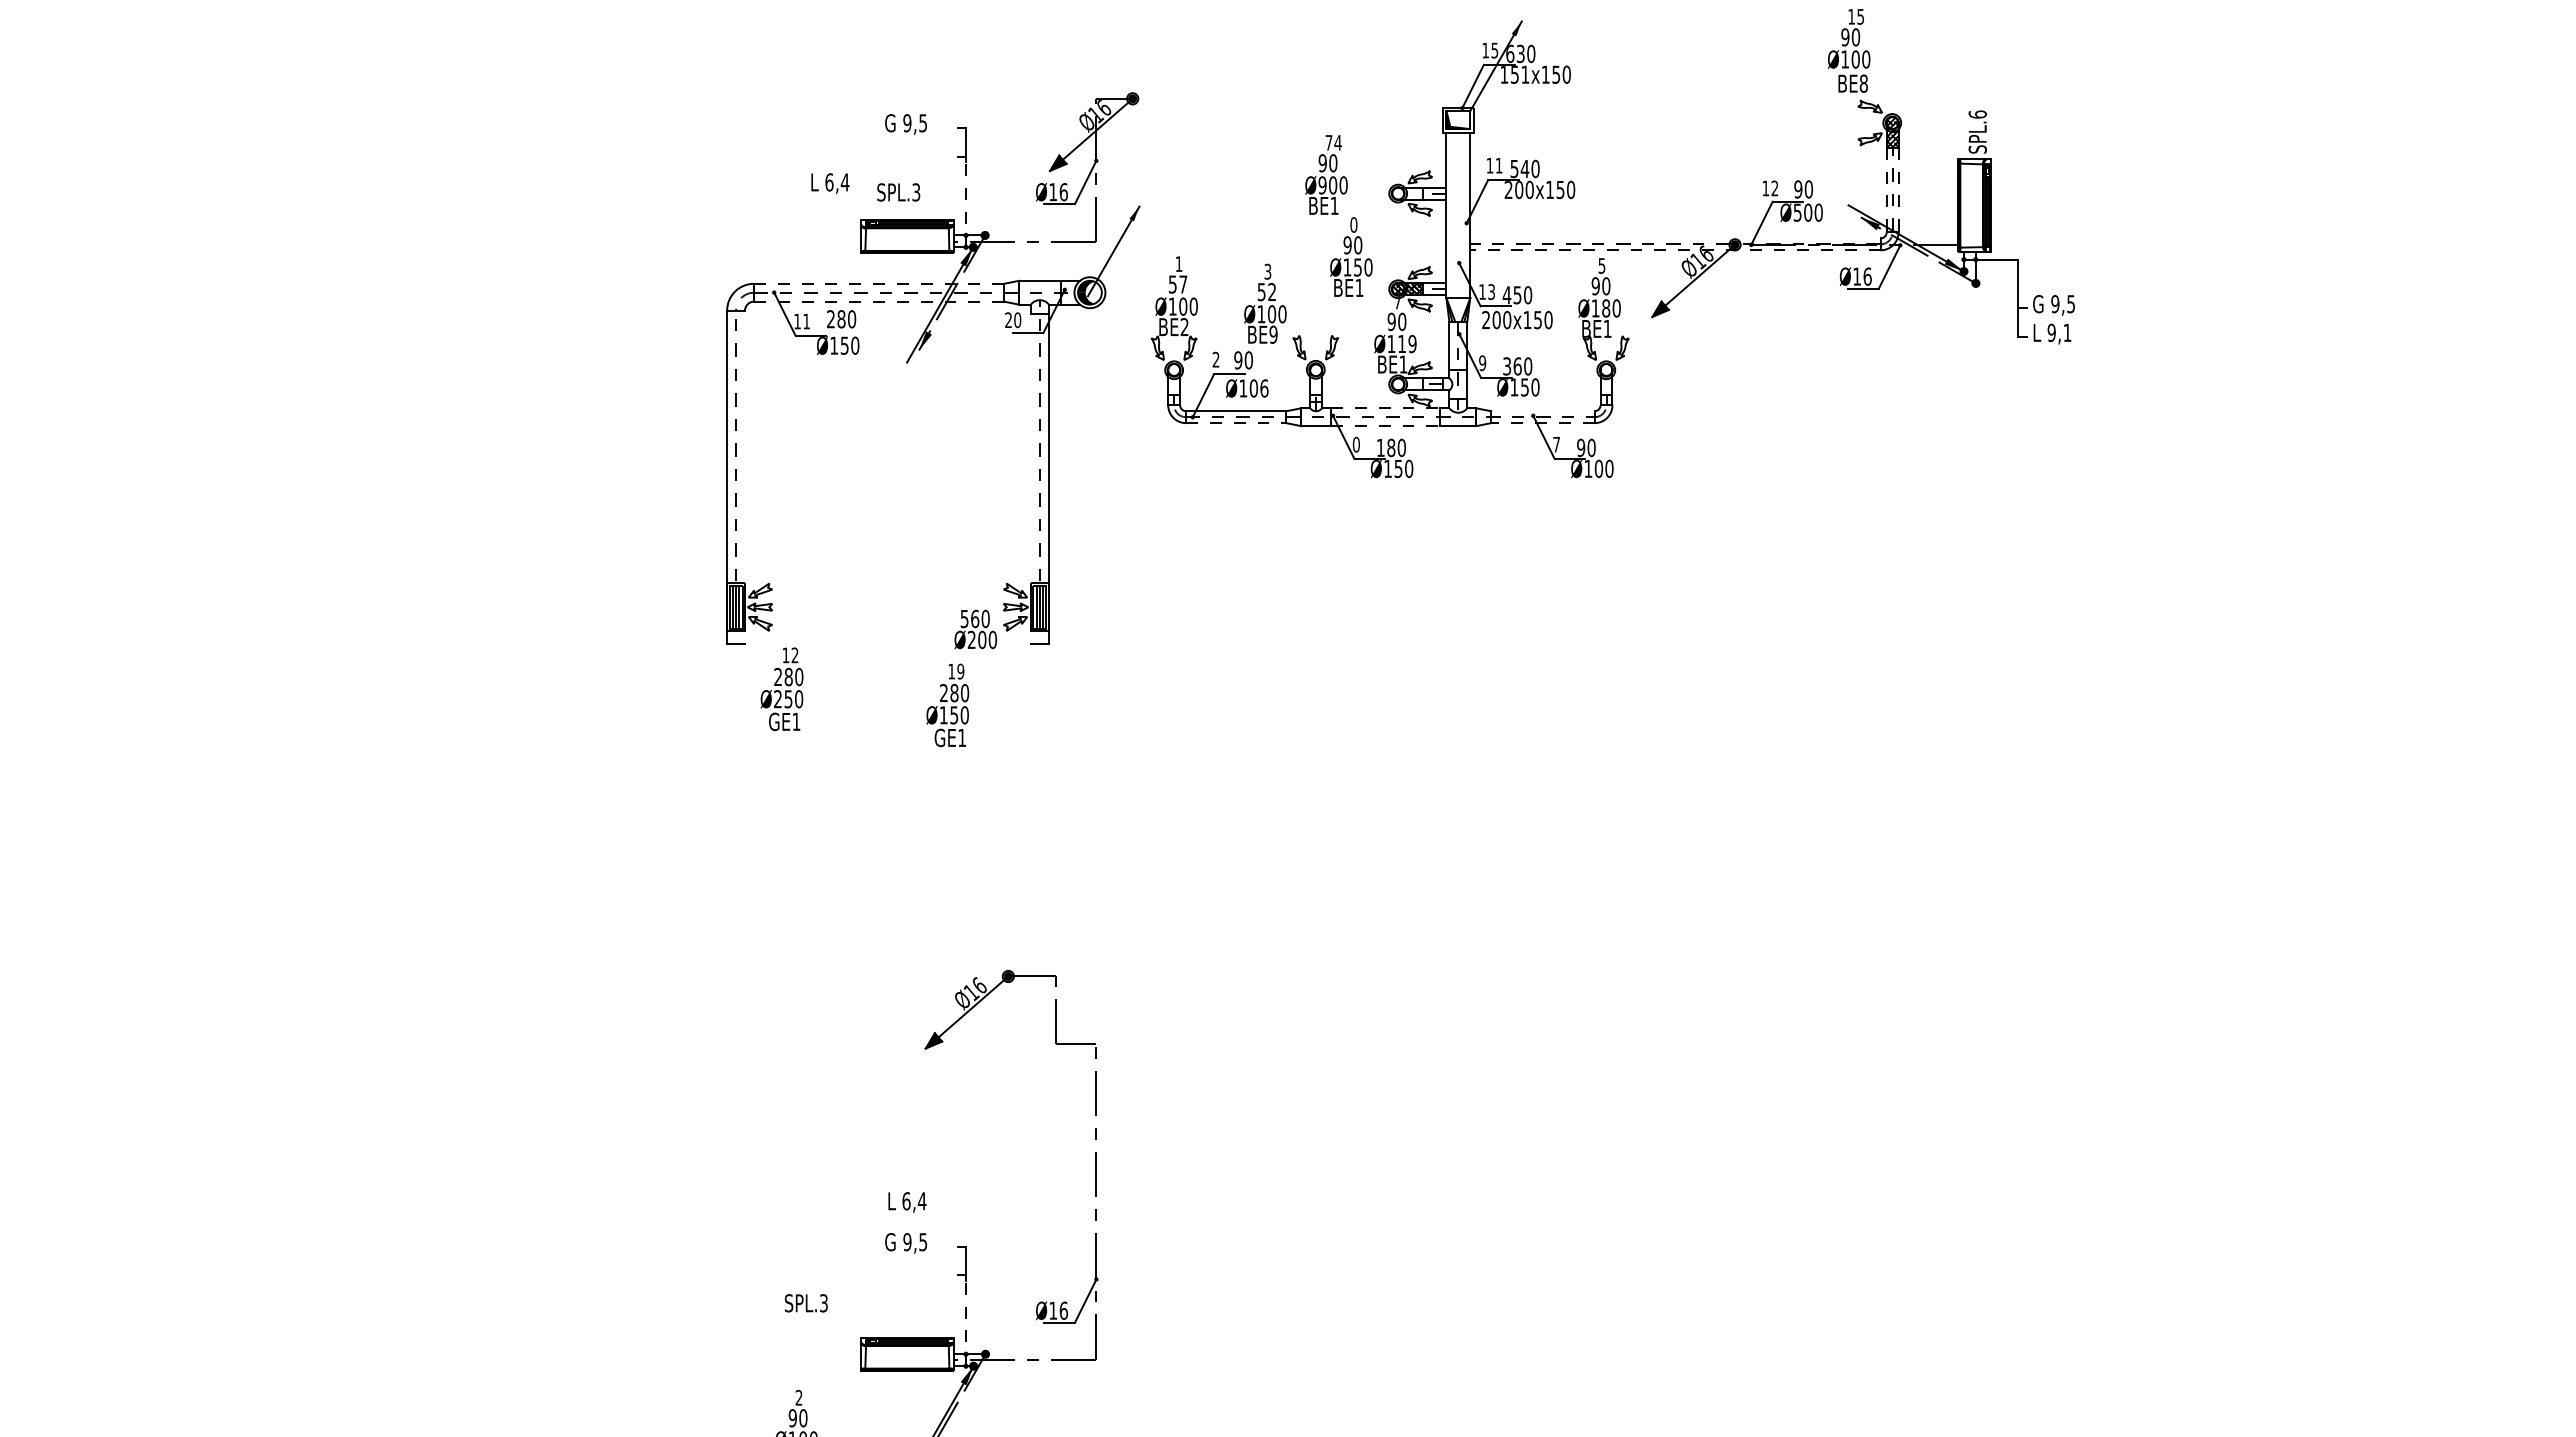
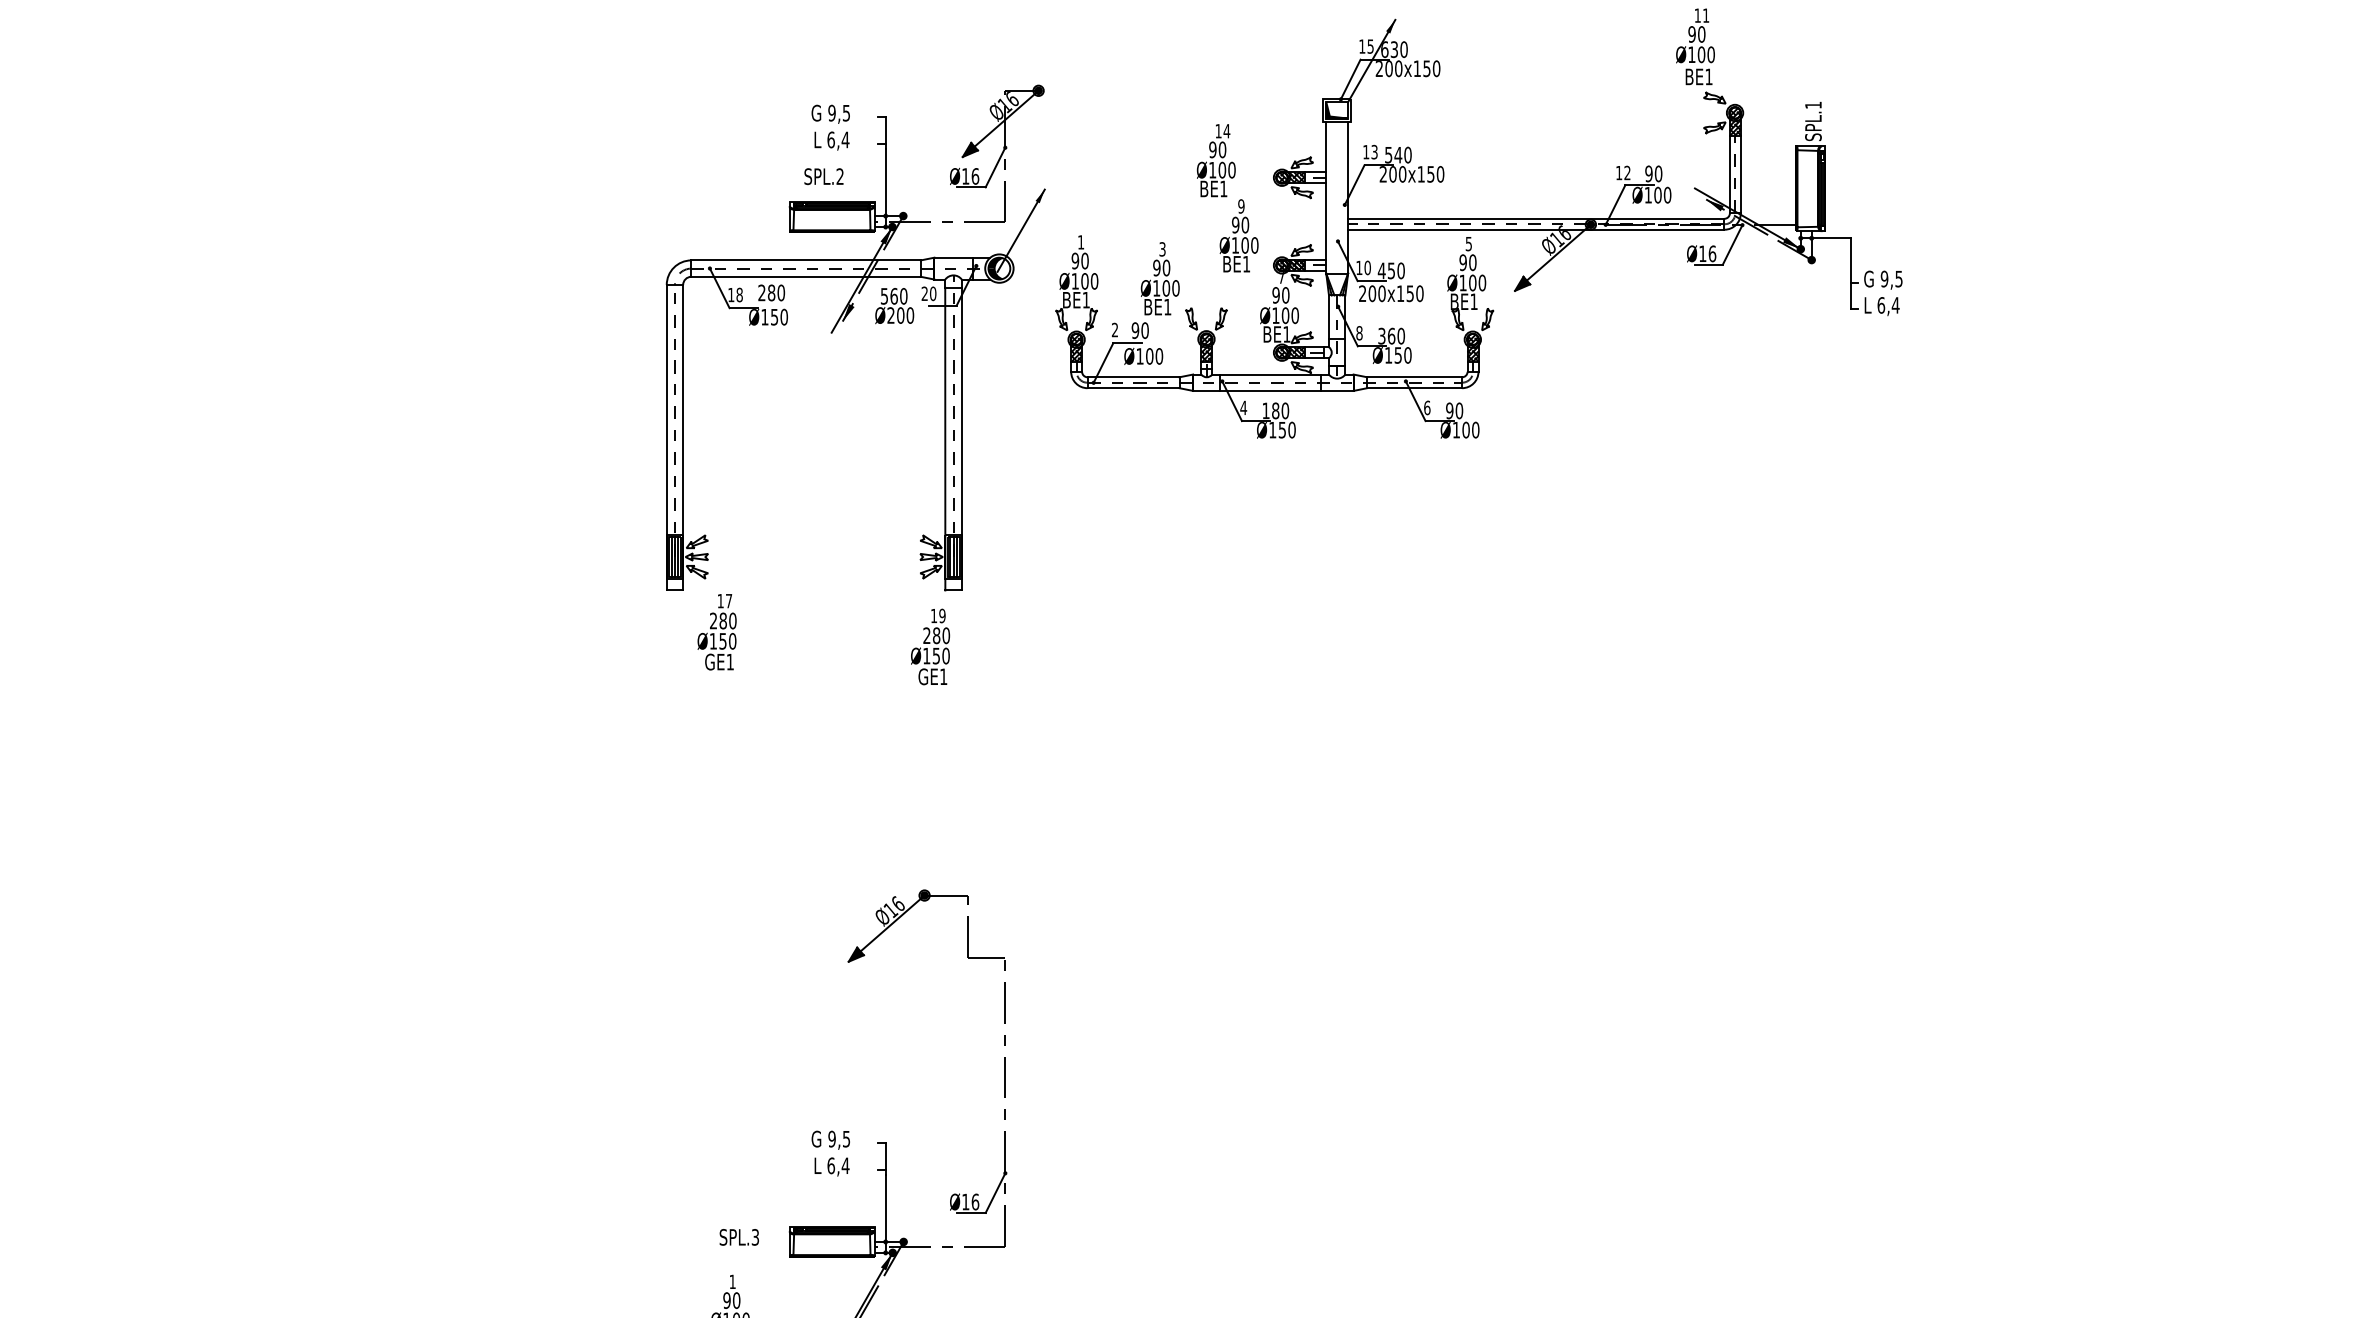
text: (1860, 16) -> (1705, 15), 15 -> 11
text: (1514, 74) -> (1388, 68), 151x150 -> 200x150
text: (1863, 83) -> (1708, 76), BE8 -> BE1
text: (1977, 114) -> (1813, 105), SPL.6 -> SPL.1
text: (1328, 142) -> (1218, 130), 74 -> 14
text: (1498, 165) -> (1374, 151), 11 -> 13
text: (830, 183) -> (832, 140), moved
text: (1322, 185) -> (1212, 170), Ø900 -> Ø100
line: (1886, 190) -> (1729, 174), dashed -> solid
line: (1898, 190) -> (1740, 174), dashed -> solid
text: (916, 192) -> (840, 176), SPL.3 -> SPL.2
hatch: (1407, 193) -> (1290, 177), added
line: (965, 204) -> (885, 187), dashed -> solid
text: (1797, 212) -> (1648, 195), Ø500 -> Ø100
text: (1353, 224) -> (1241, 206), 0 -> 9
line: (1675, 238) -> (1536, 218), added
line: (1674, 250) -> (1535, 229), dashed -> solid
text: (1357, 267) -> (1244, 245), Ø150 -> Ø100
line: (879, 283) -> (806, 260), dashed -> solid
text: (1177, 284) -> (1079, 261), 57 -> 90
text: (1491, 291) -> (1367, 267), 13 -> 10
text: (1266, 292) -> (1161, 268), 52 -> 90
line: (879, 301) -> (806, 276), dashed -> solid
text: (1606, 308) -> (1473, 283), Ø180 -> Ø100
text: (806, 321) -> (739, 294), 11 -> 18
text: (1184, 326) -> (1086, 299), BE2 -> BE1
text: (2059, 332) -> (1888, 305), 9,1 -> 6,4
text: (1273, 334) -> (1167, 306), BE9 -> BE1
text: (1407, 343) -> (1290, 315), Ø119 -> Ø100
text: (1482, 363) -> (1359, 333), 9 -> 8
hatch: (1174, 379) -> (1076, 348), added
hatch: (1316, 379) -> (1207, 348), added
hatch: (1606, 379) -> (1473, 348), added
hatch: (1407, 384) -> (1290, 352), added
text: (1264, 388) -> (1159, 356), Ø106 -> Ø100
line: (1385, 408) -> (1270, 374), dashed -> solid
line: (1542, 411) -> (1414, 377), added
line: (1236, 423) -> (1133, 388), dashed -> solid
line: (1542, 423) -> (1414, 388), dashed -> solid
line: (1385, 426) -> (1270, 391), dashed -> solid
text: (1356, 444) -> (1243, 407), 0 -> 4
text: (1556, 444) -> (1427, 407), 7 -> 6
line: (745, 476) -> (683, 437), added
line: (1030, 478) -> (944, 438), added
text: (975, 629) -> (894, 305), moved
text: (794, 655) -> (728, 601), 12 -> 17
text: (777, 699) -> (712, 641), Ø250 -> Ø150
text: (947, 705) -> (930, 647), moved
text: (907, 1202) -> (832, 1166), moved
text: (805, 1303) -> (738, 1237), moved
line: (965, 1323) -> (885, 1213), dashed -> solid
text: (798, 1397) -> (732, 1281), 2 -> 1

